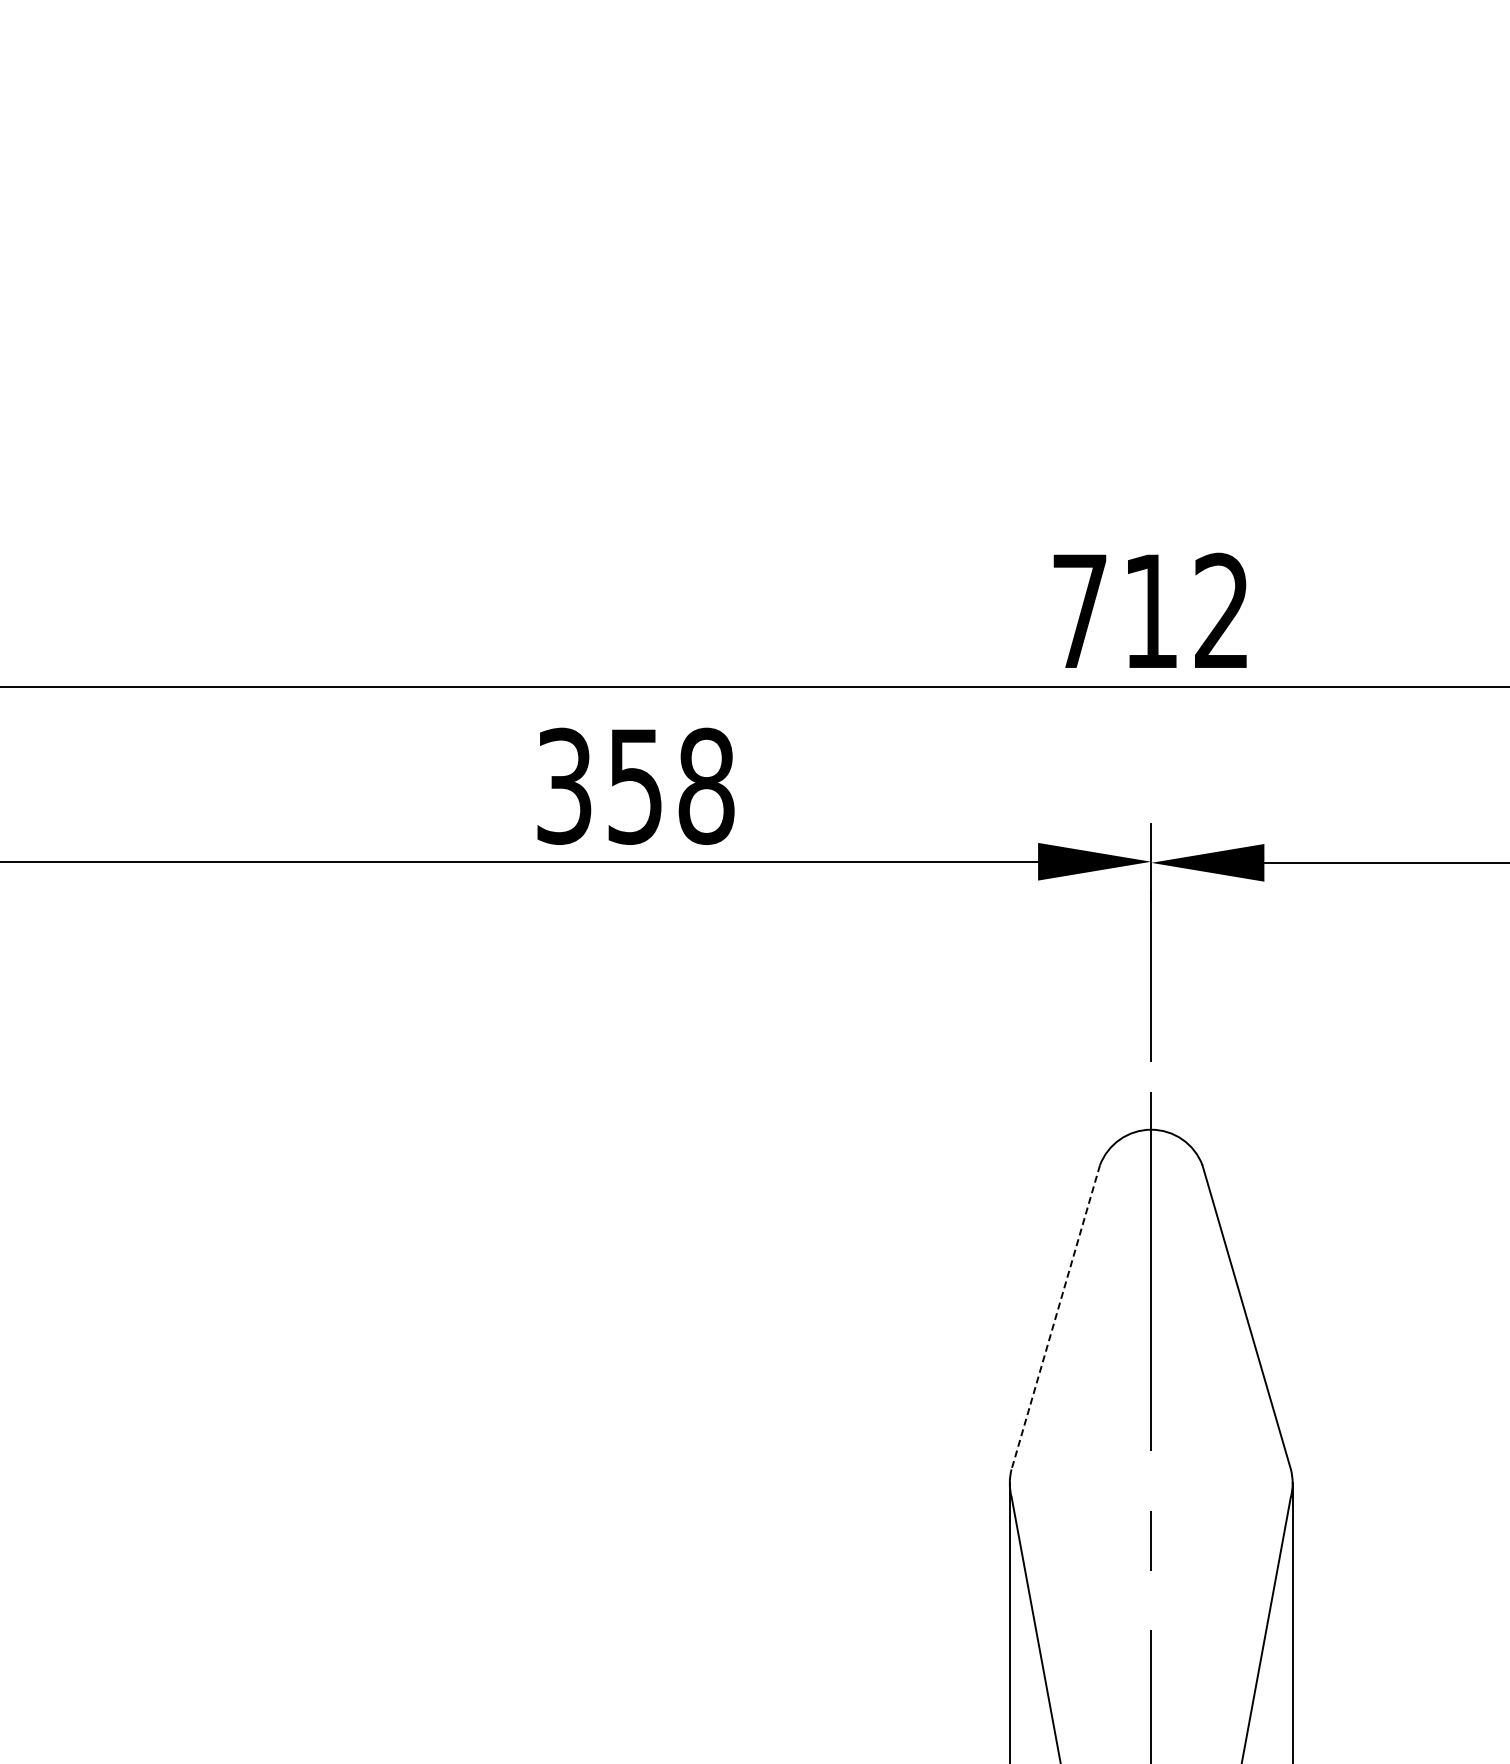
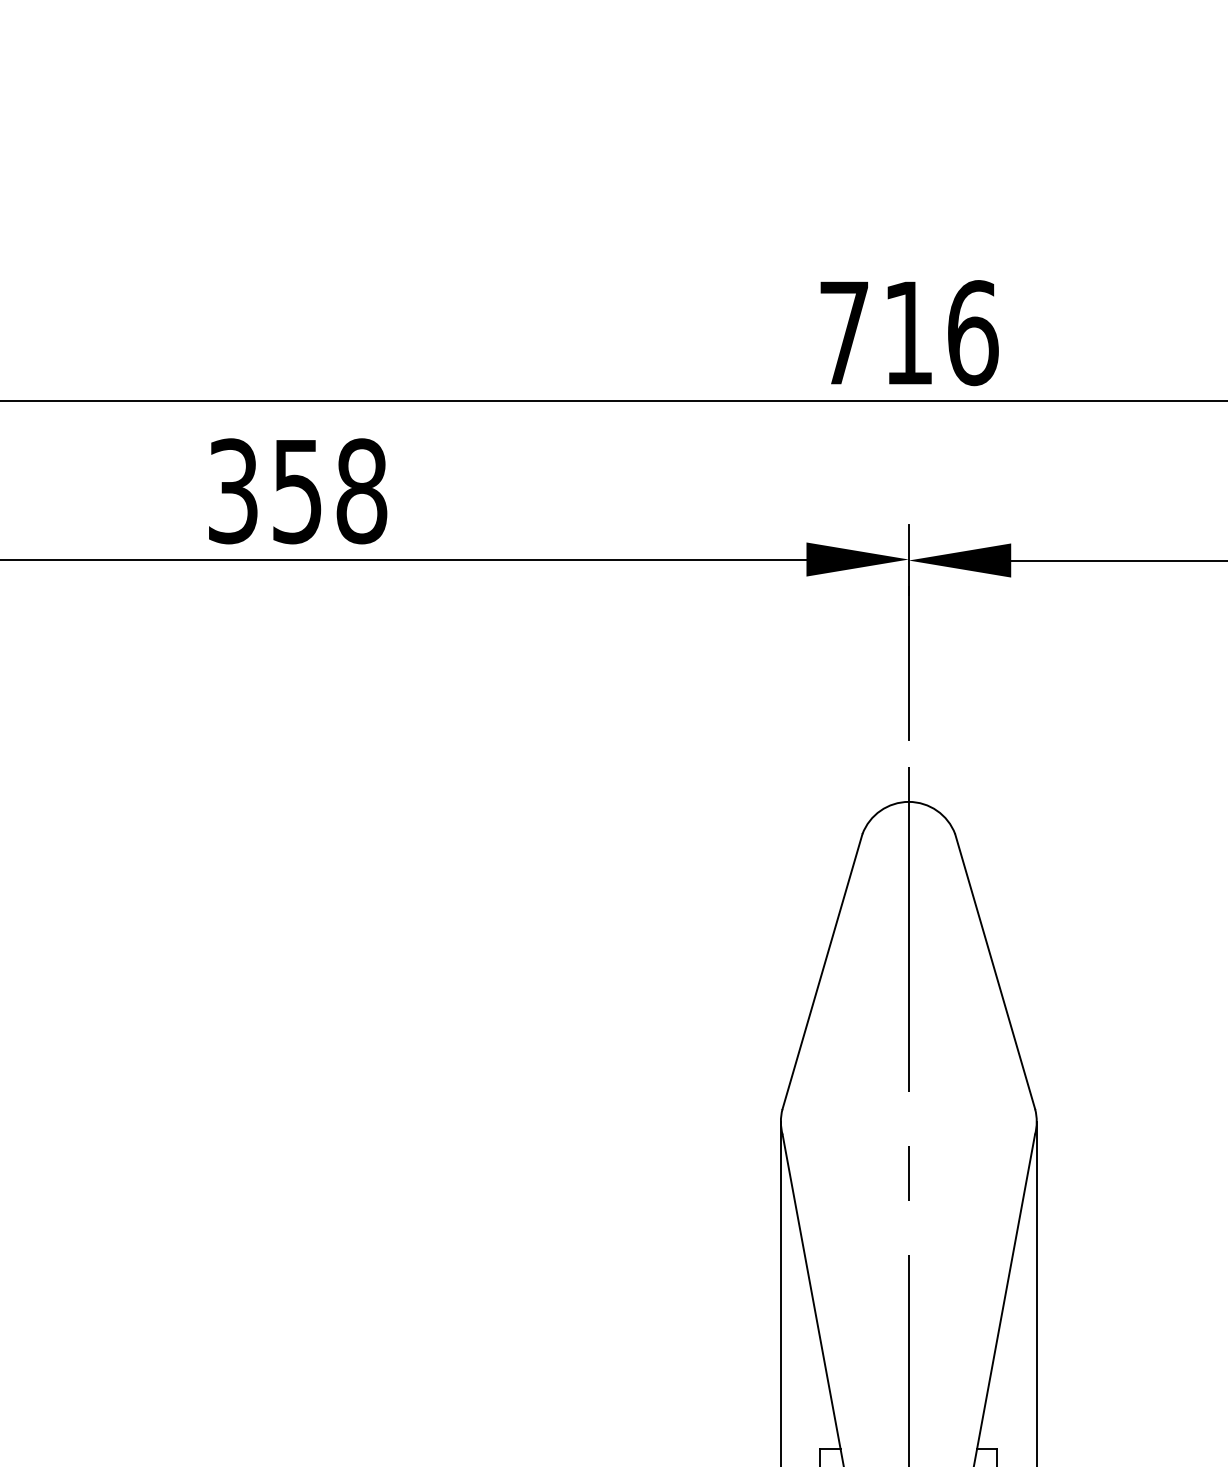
text: (1222, 611) -> (973, 333), 712 -> 716
text: (635, 785) -> (297, 490), moved
line: (1055, 1317) -> (822, 971), dashed -> solid

